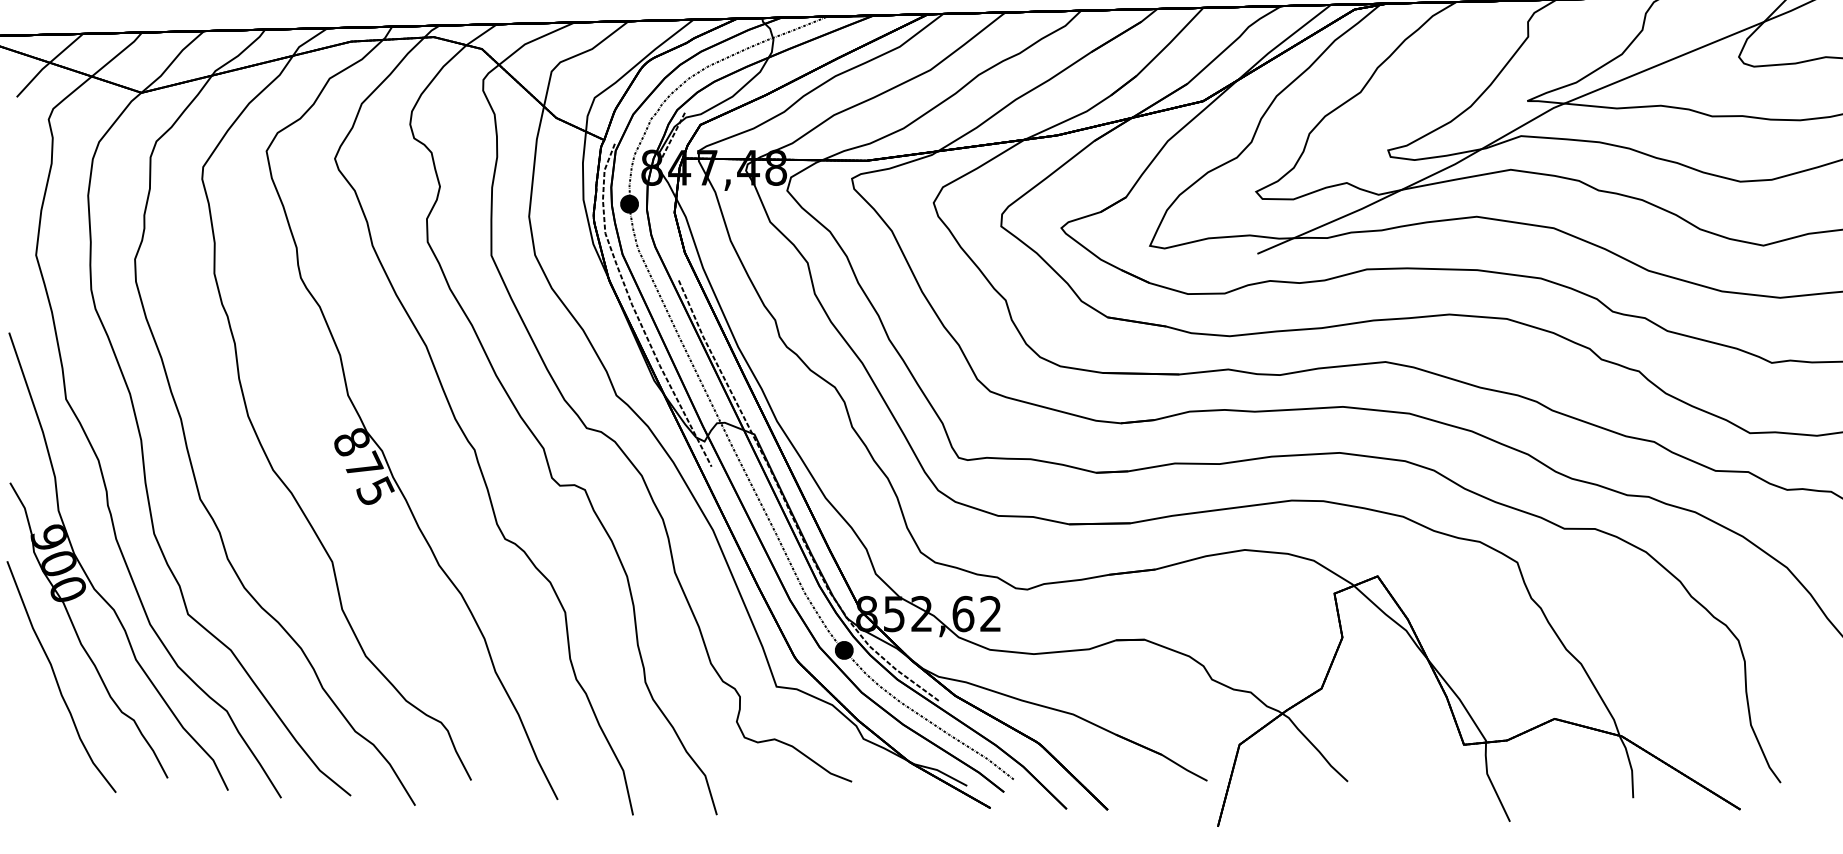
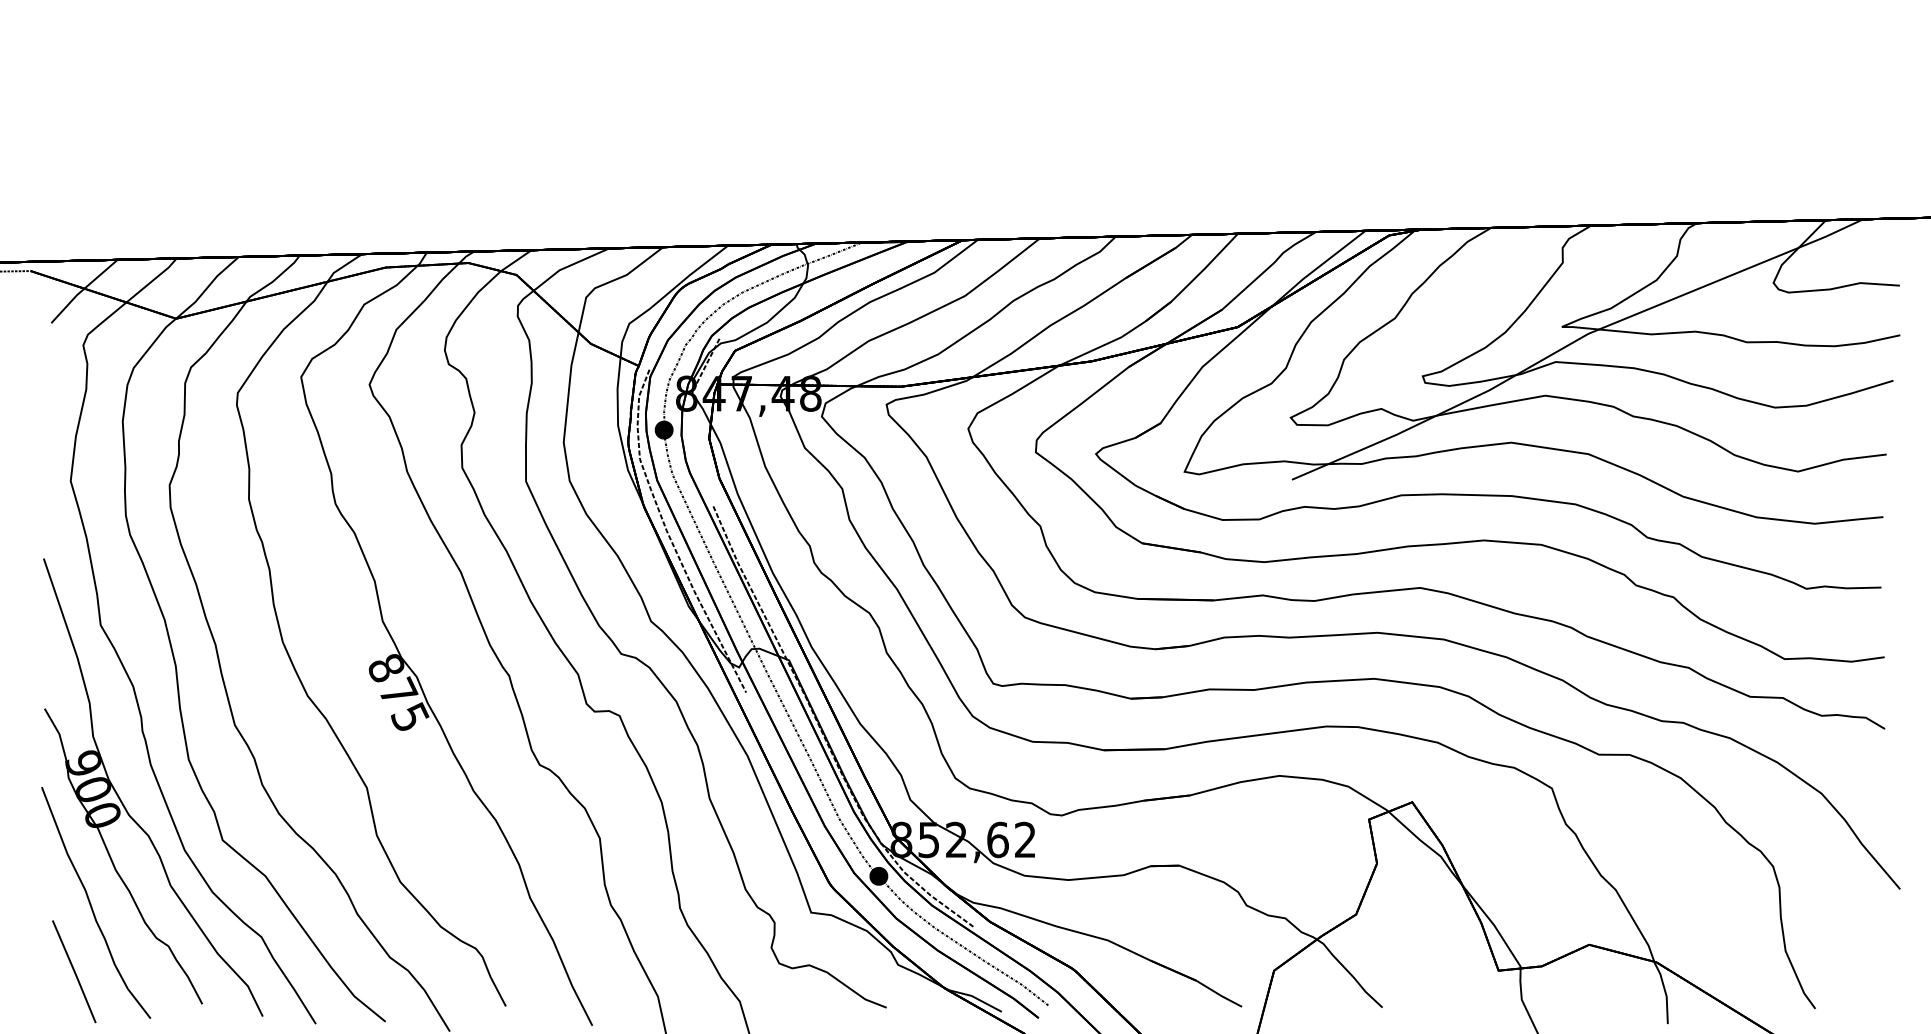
line: (39, 745) -> (74, 971), added

